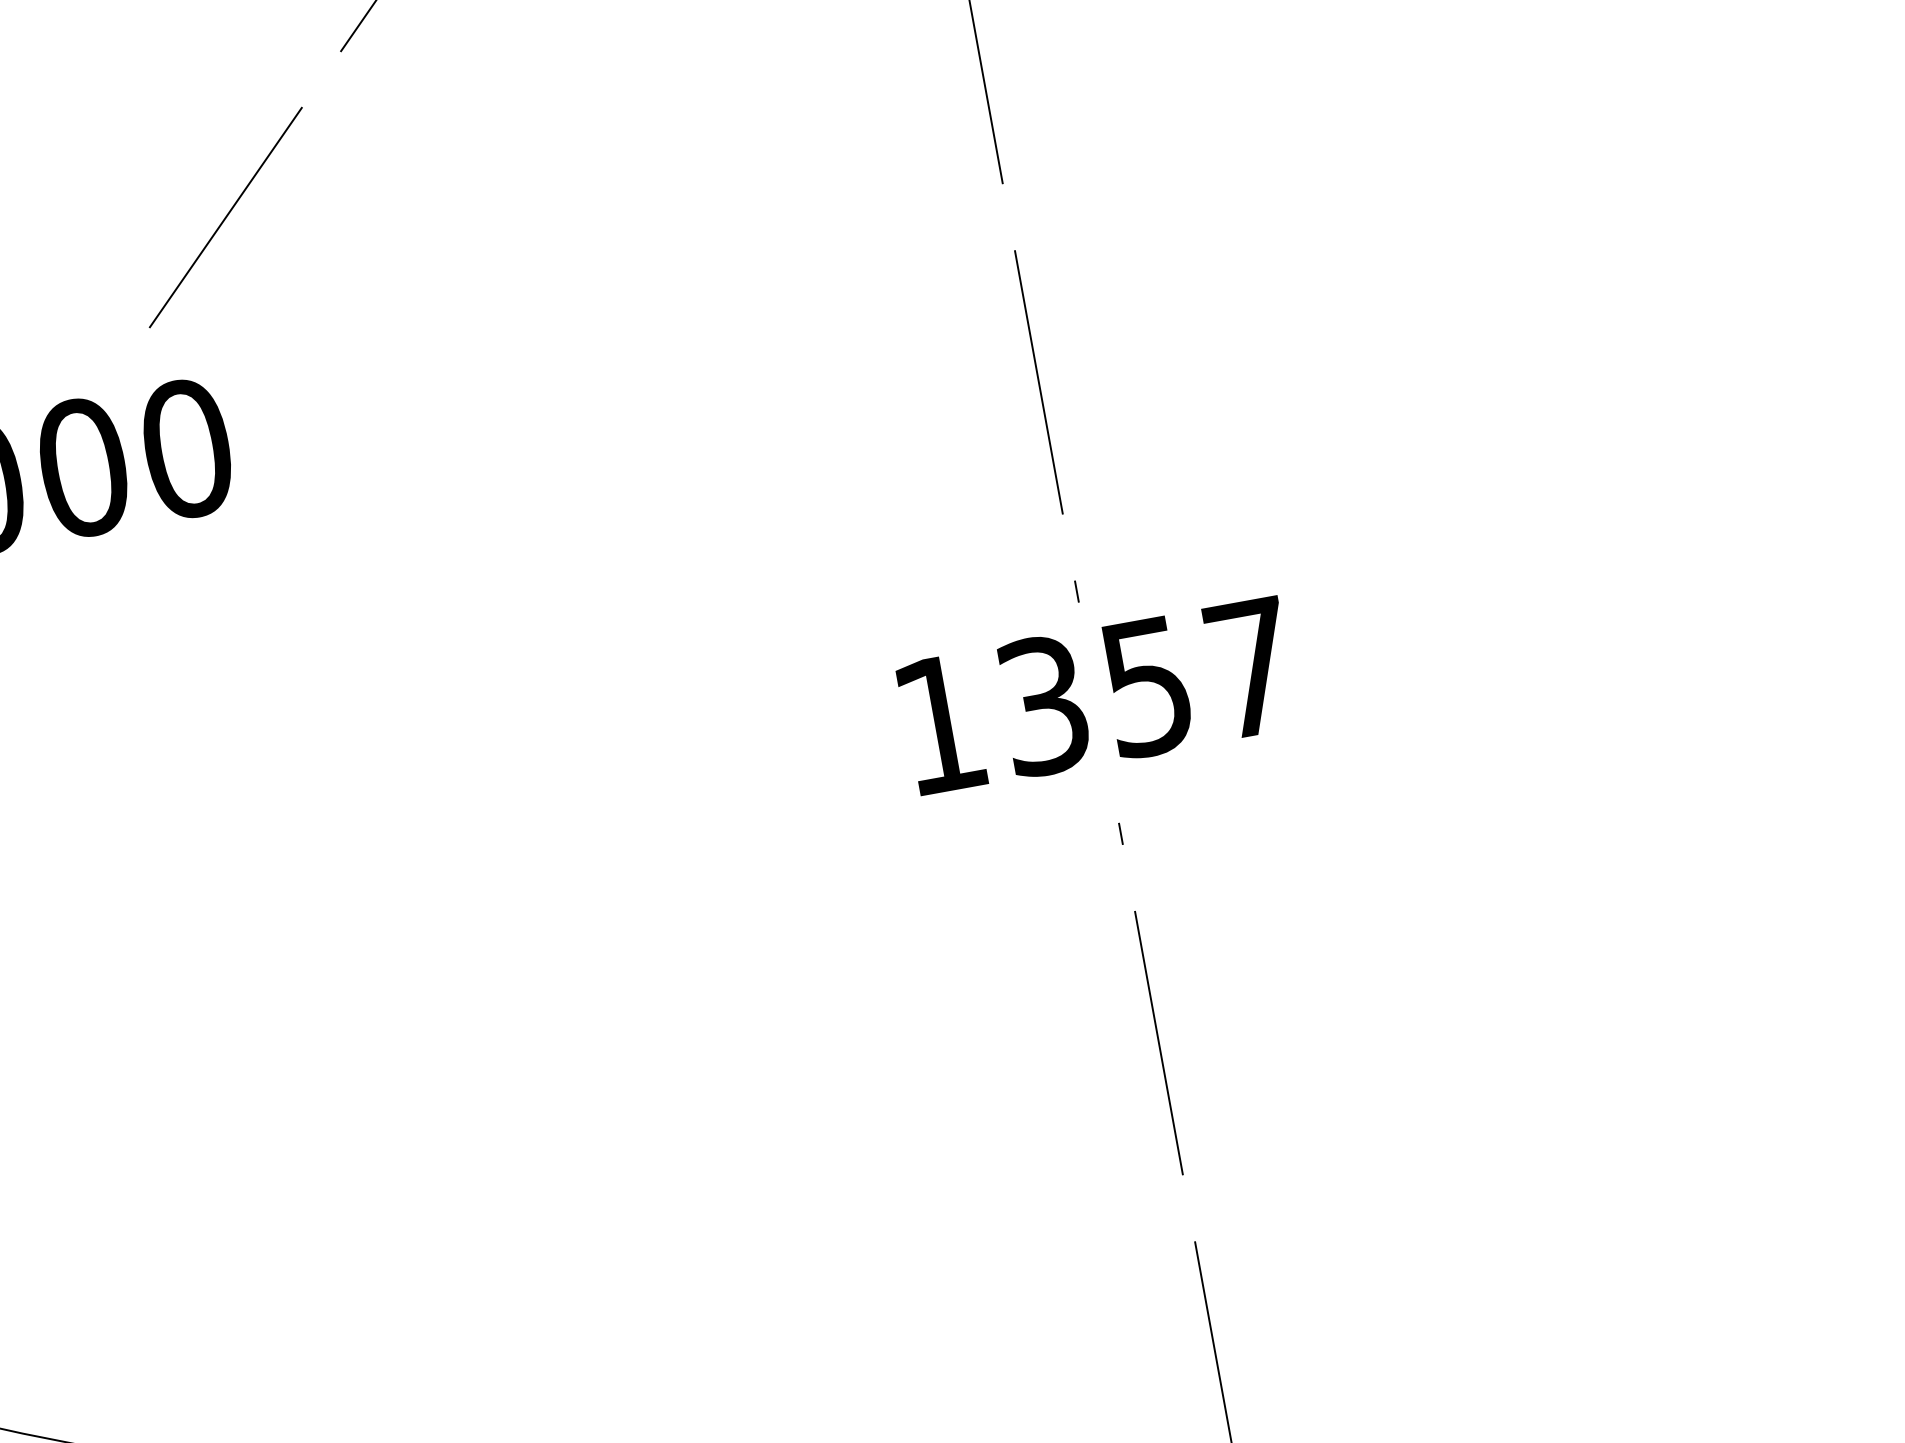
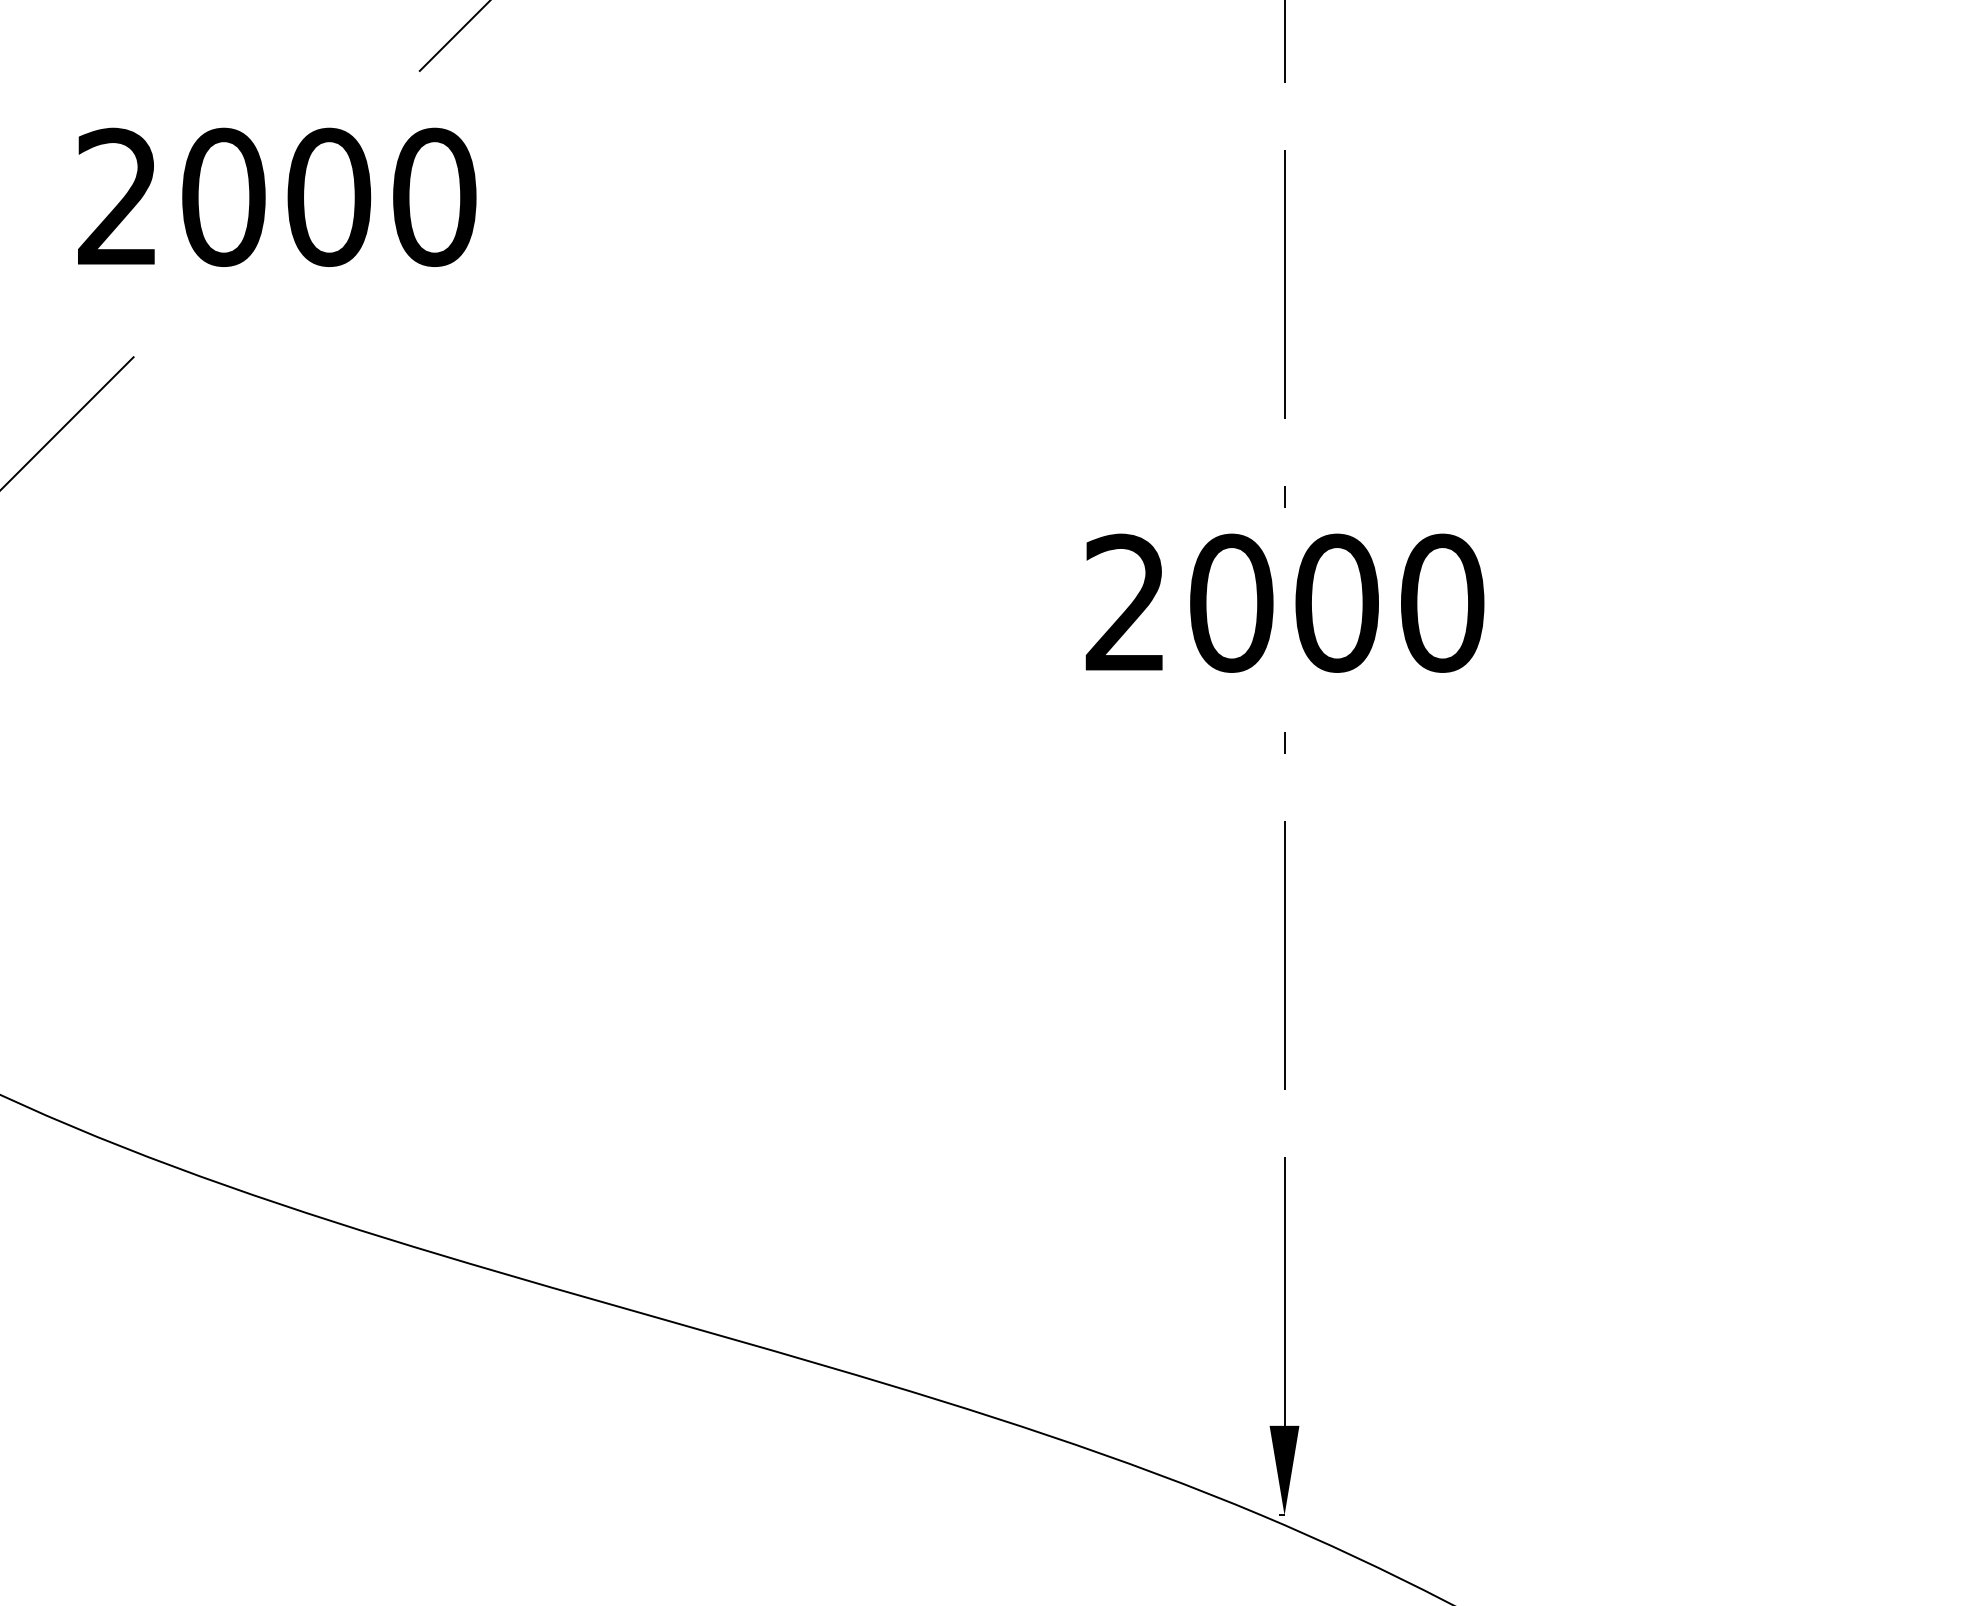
text: (1095, 695) -> (1284, 602), 1357 -> 2000

